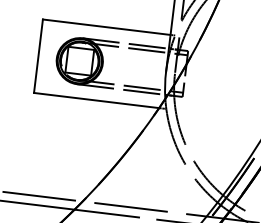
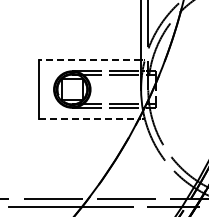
line: (107, 27) -> (90, 60), solid -> dashed
line: (96, 100) -> (89, 118), solid -> dashed

